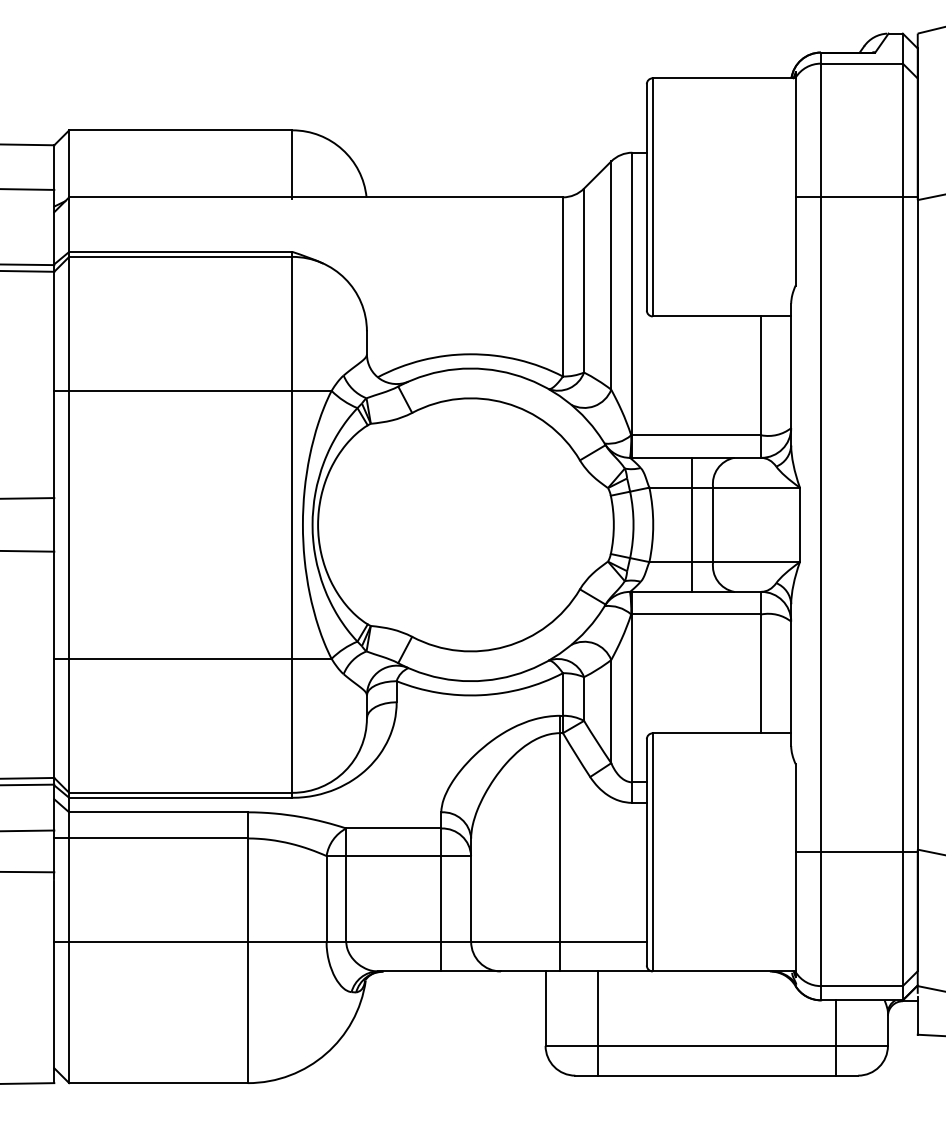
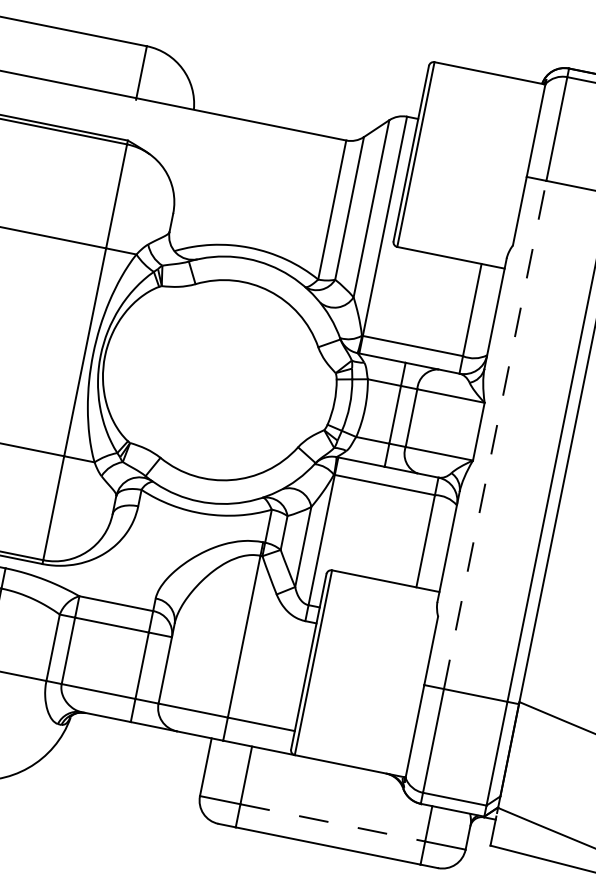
line: (820, 524) -> (494, 434), solid -> dashed
line: (717, 1045) -> (333, 822), solid -> dashed

